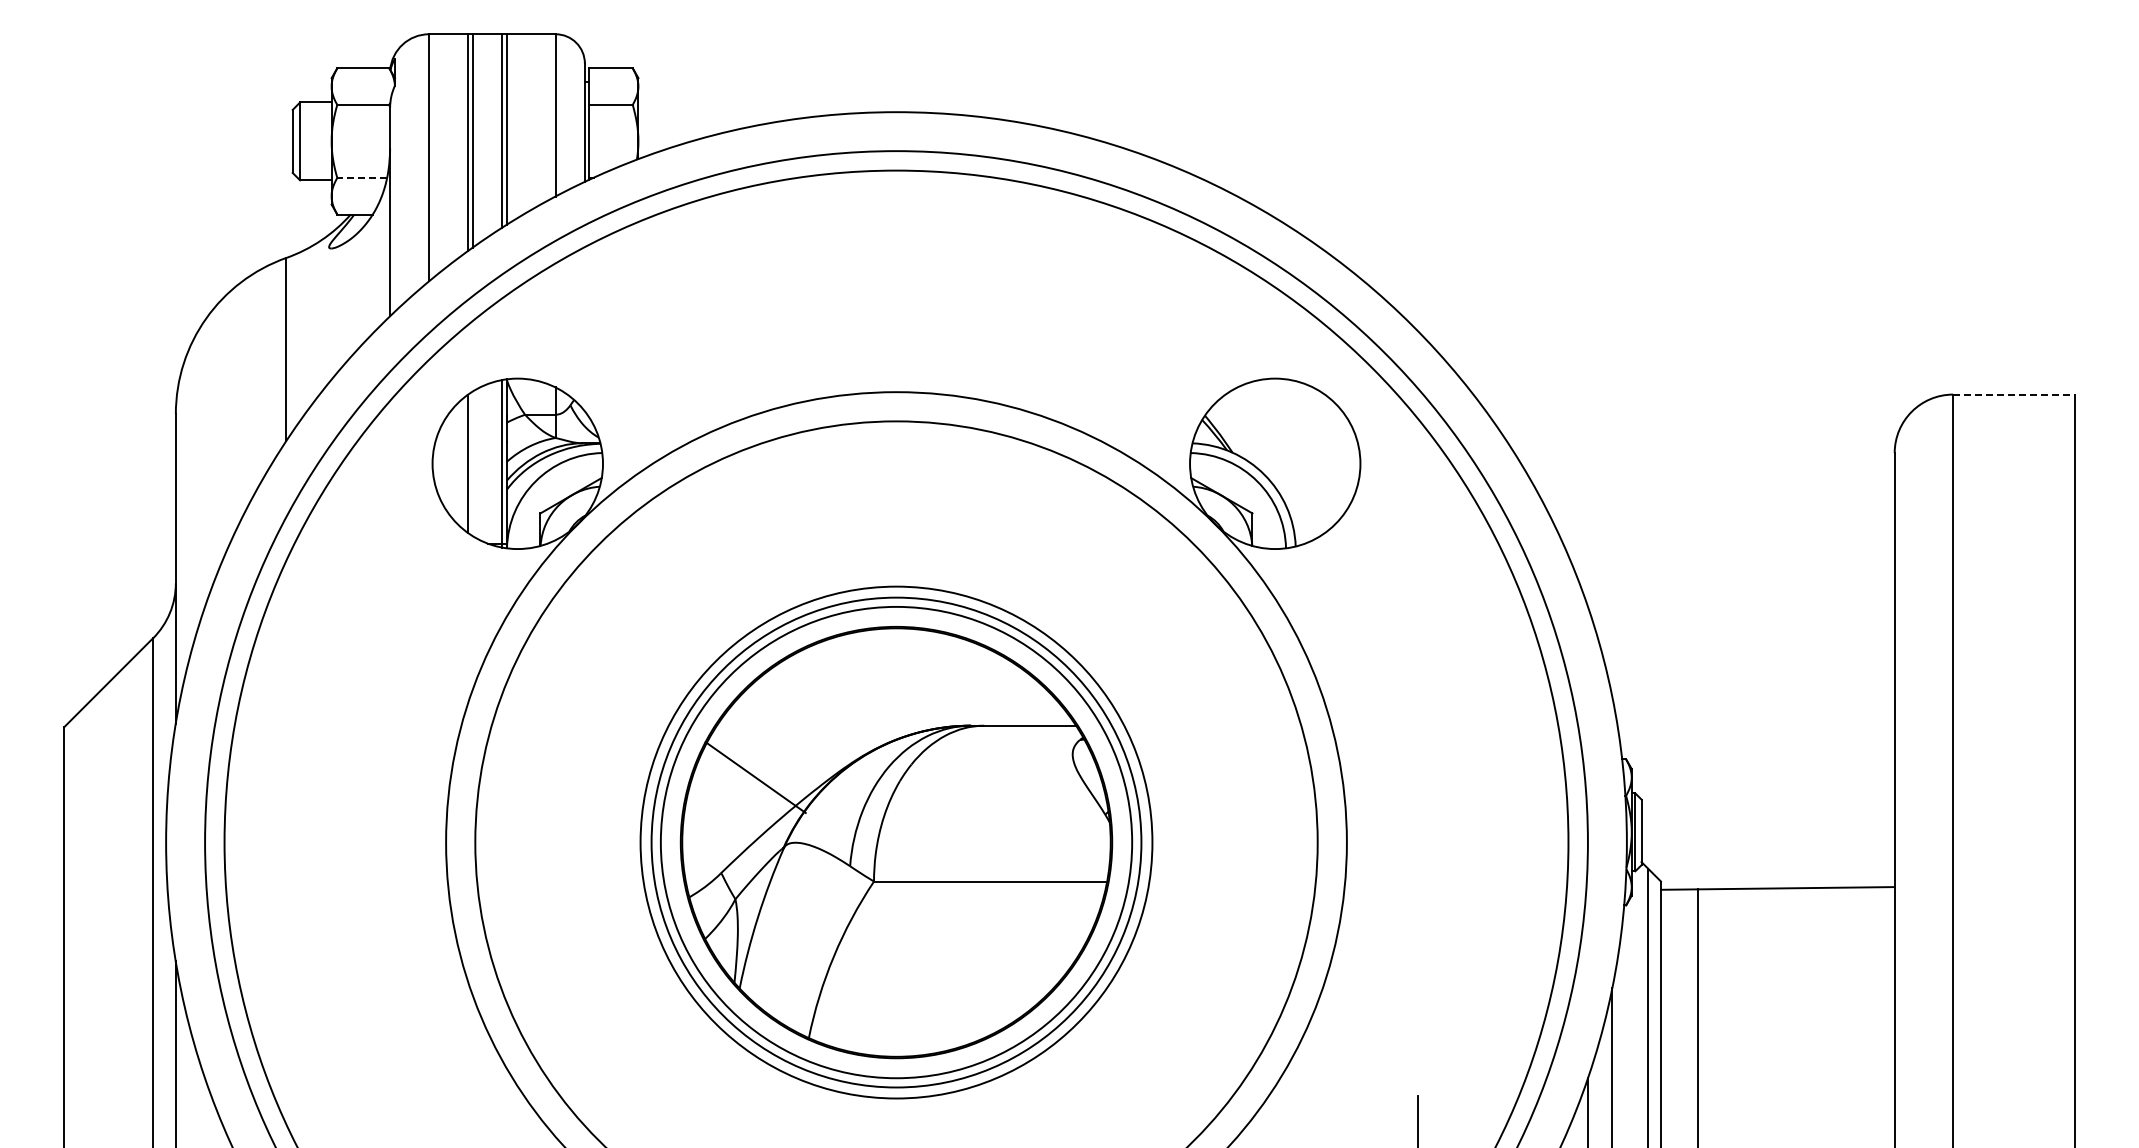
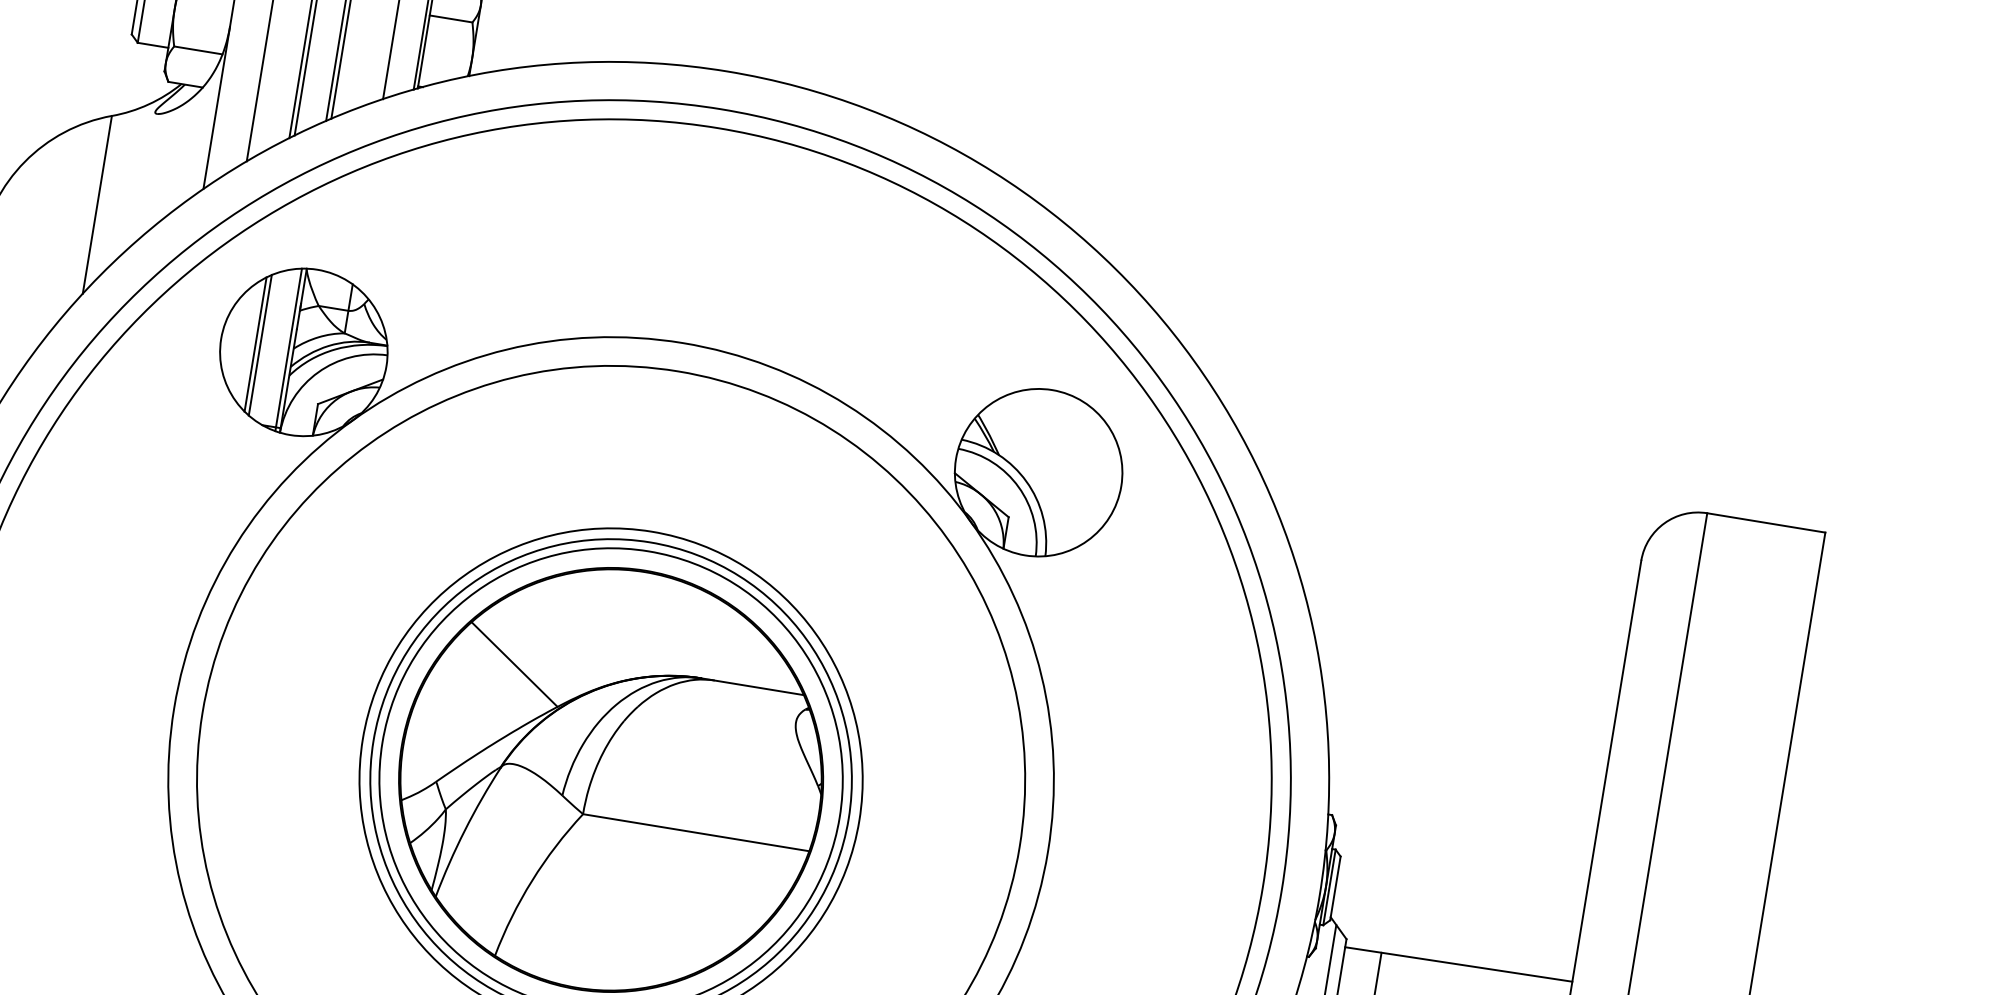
line: (362, 178) -> (198, 50), dashed -> solid
line: (2014, 394) -> (1766, 522), dashed -> solid
line: (472, 463) -> (260, 344), added
line: (755, 777) -> (514, 664), moved

